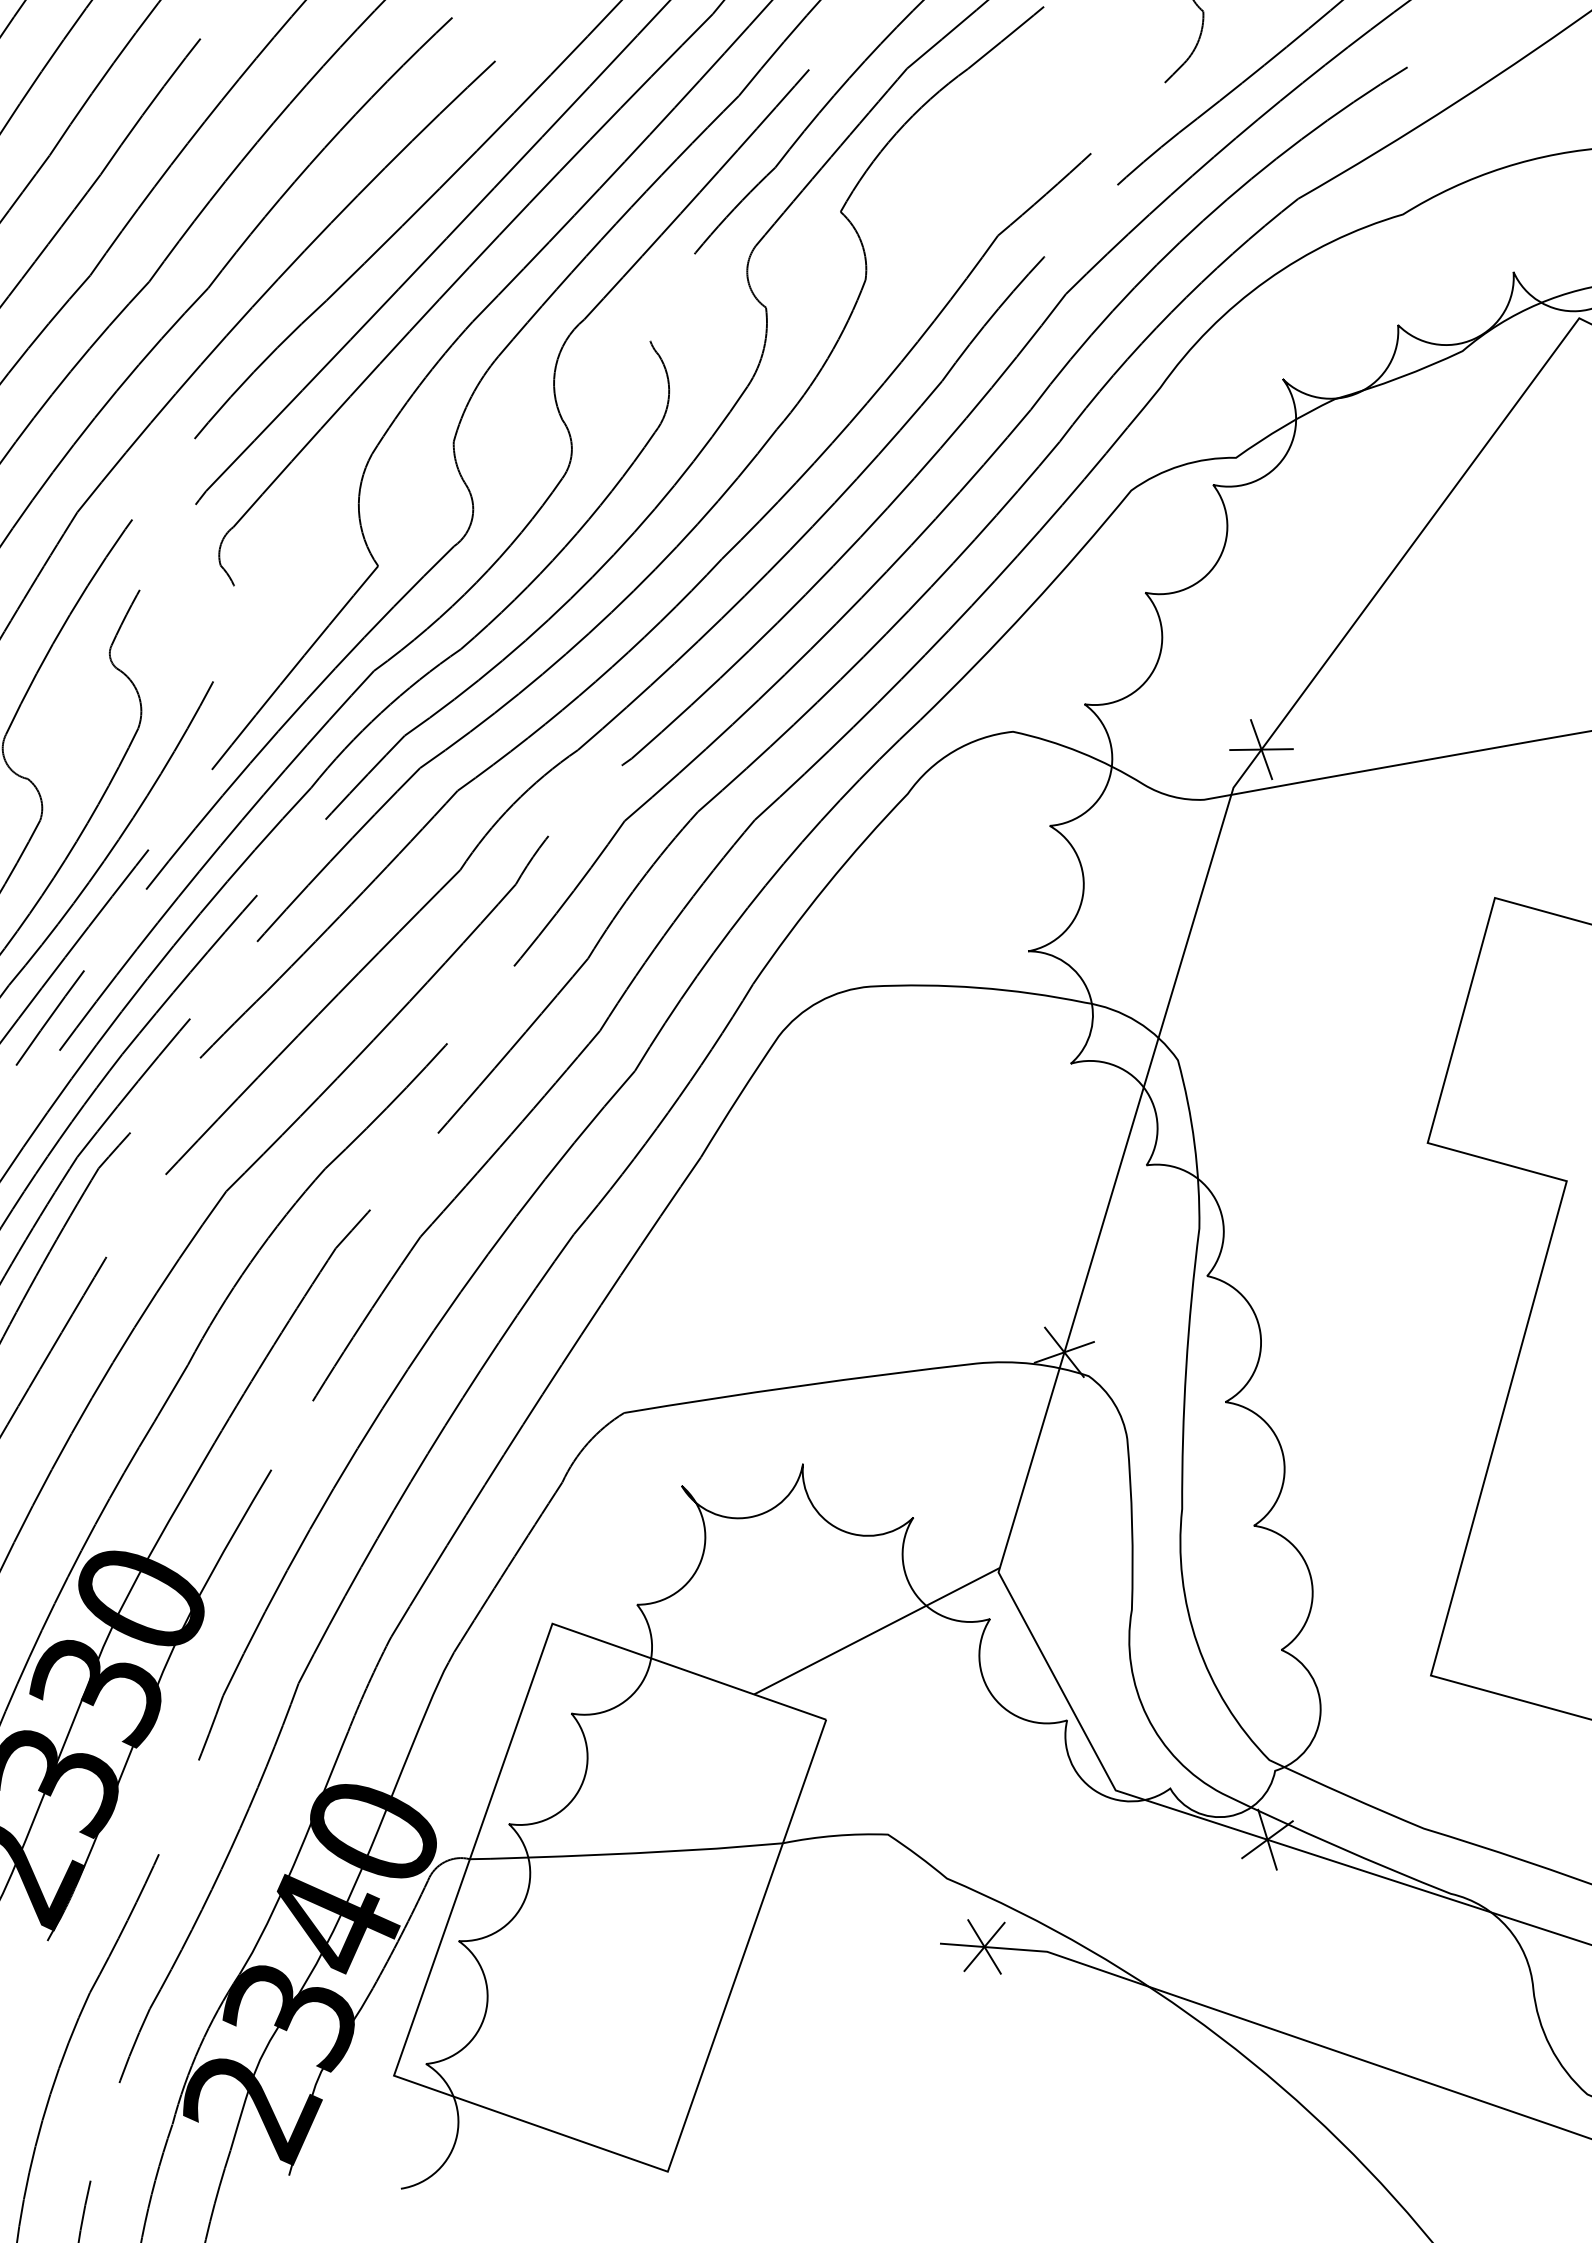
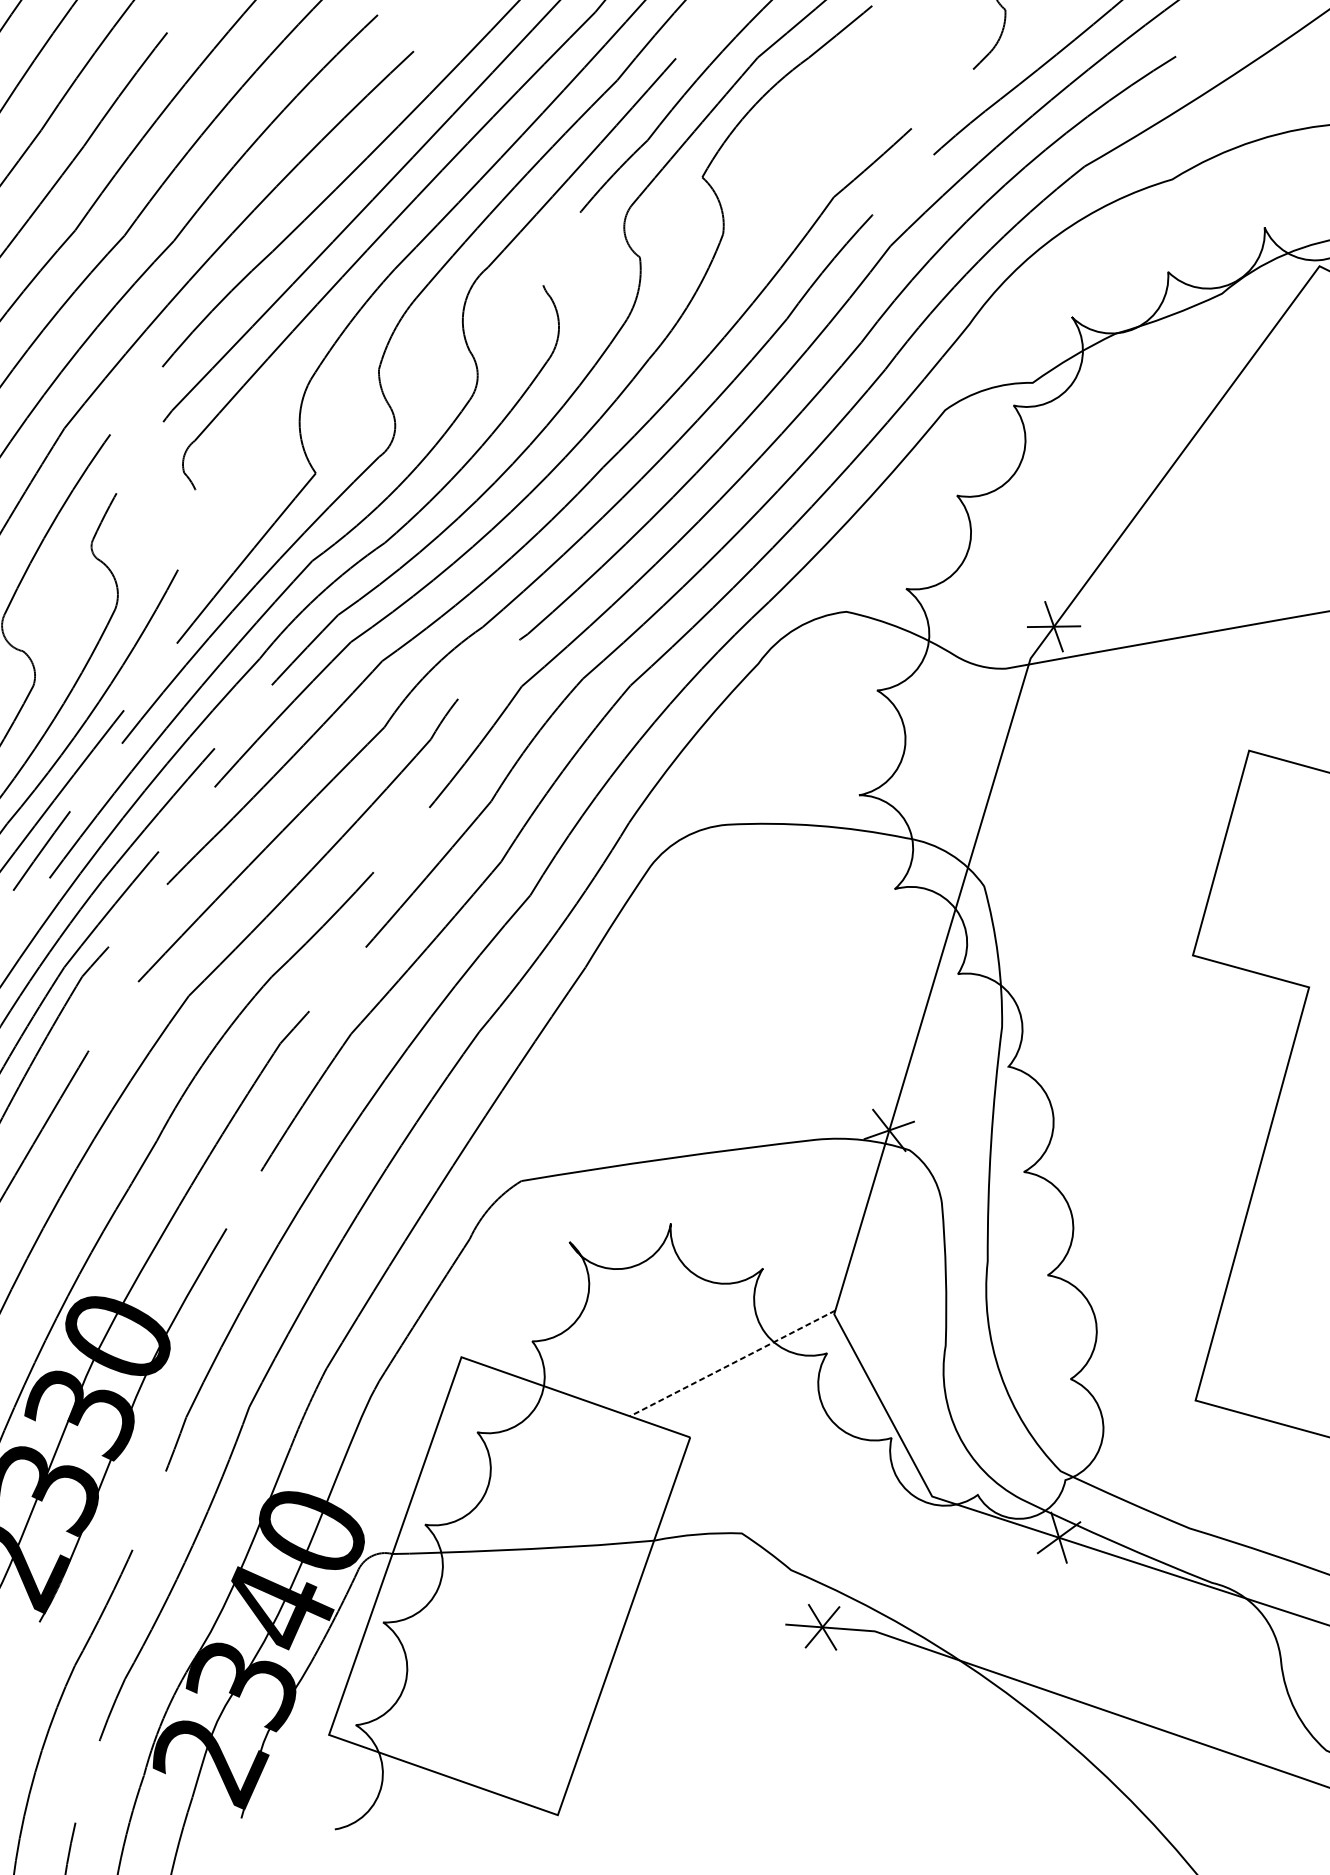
line: (876, 1631) -> (732, 1363), solid -> dashed

